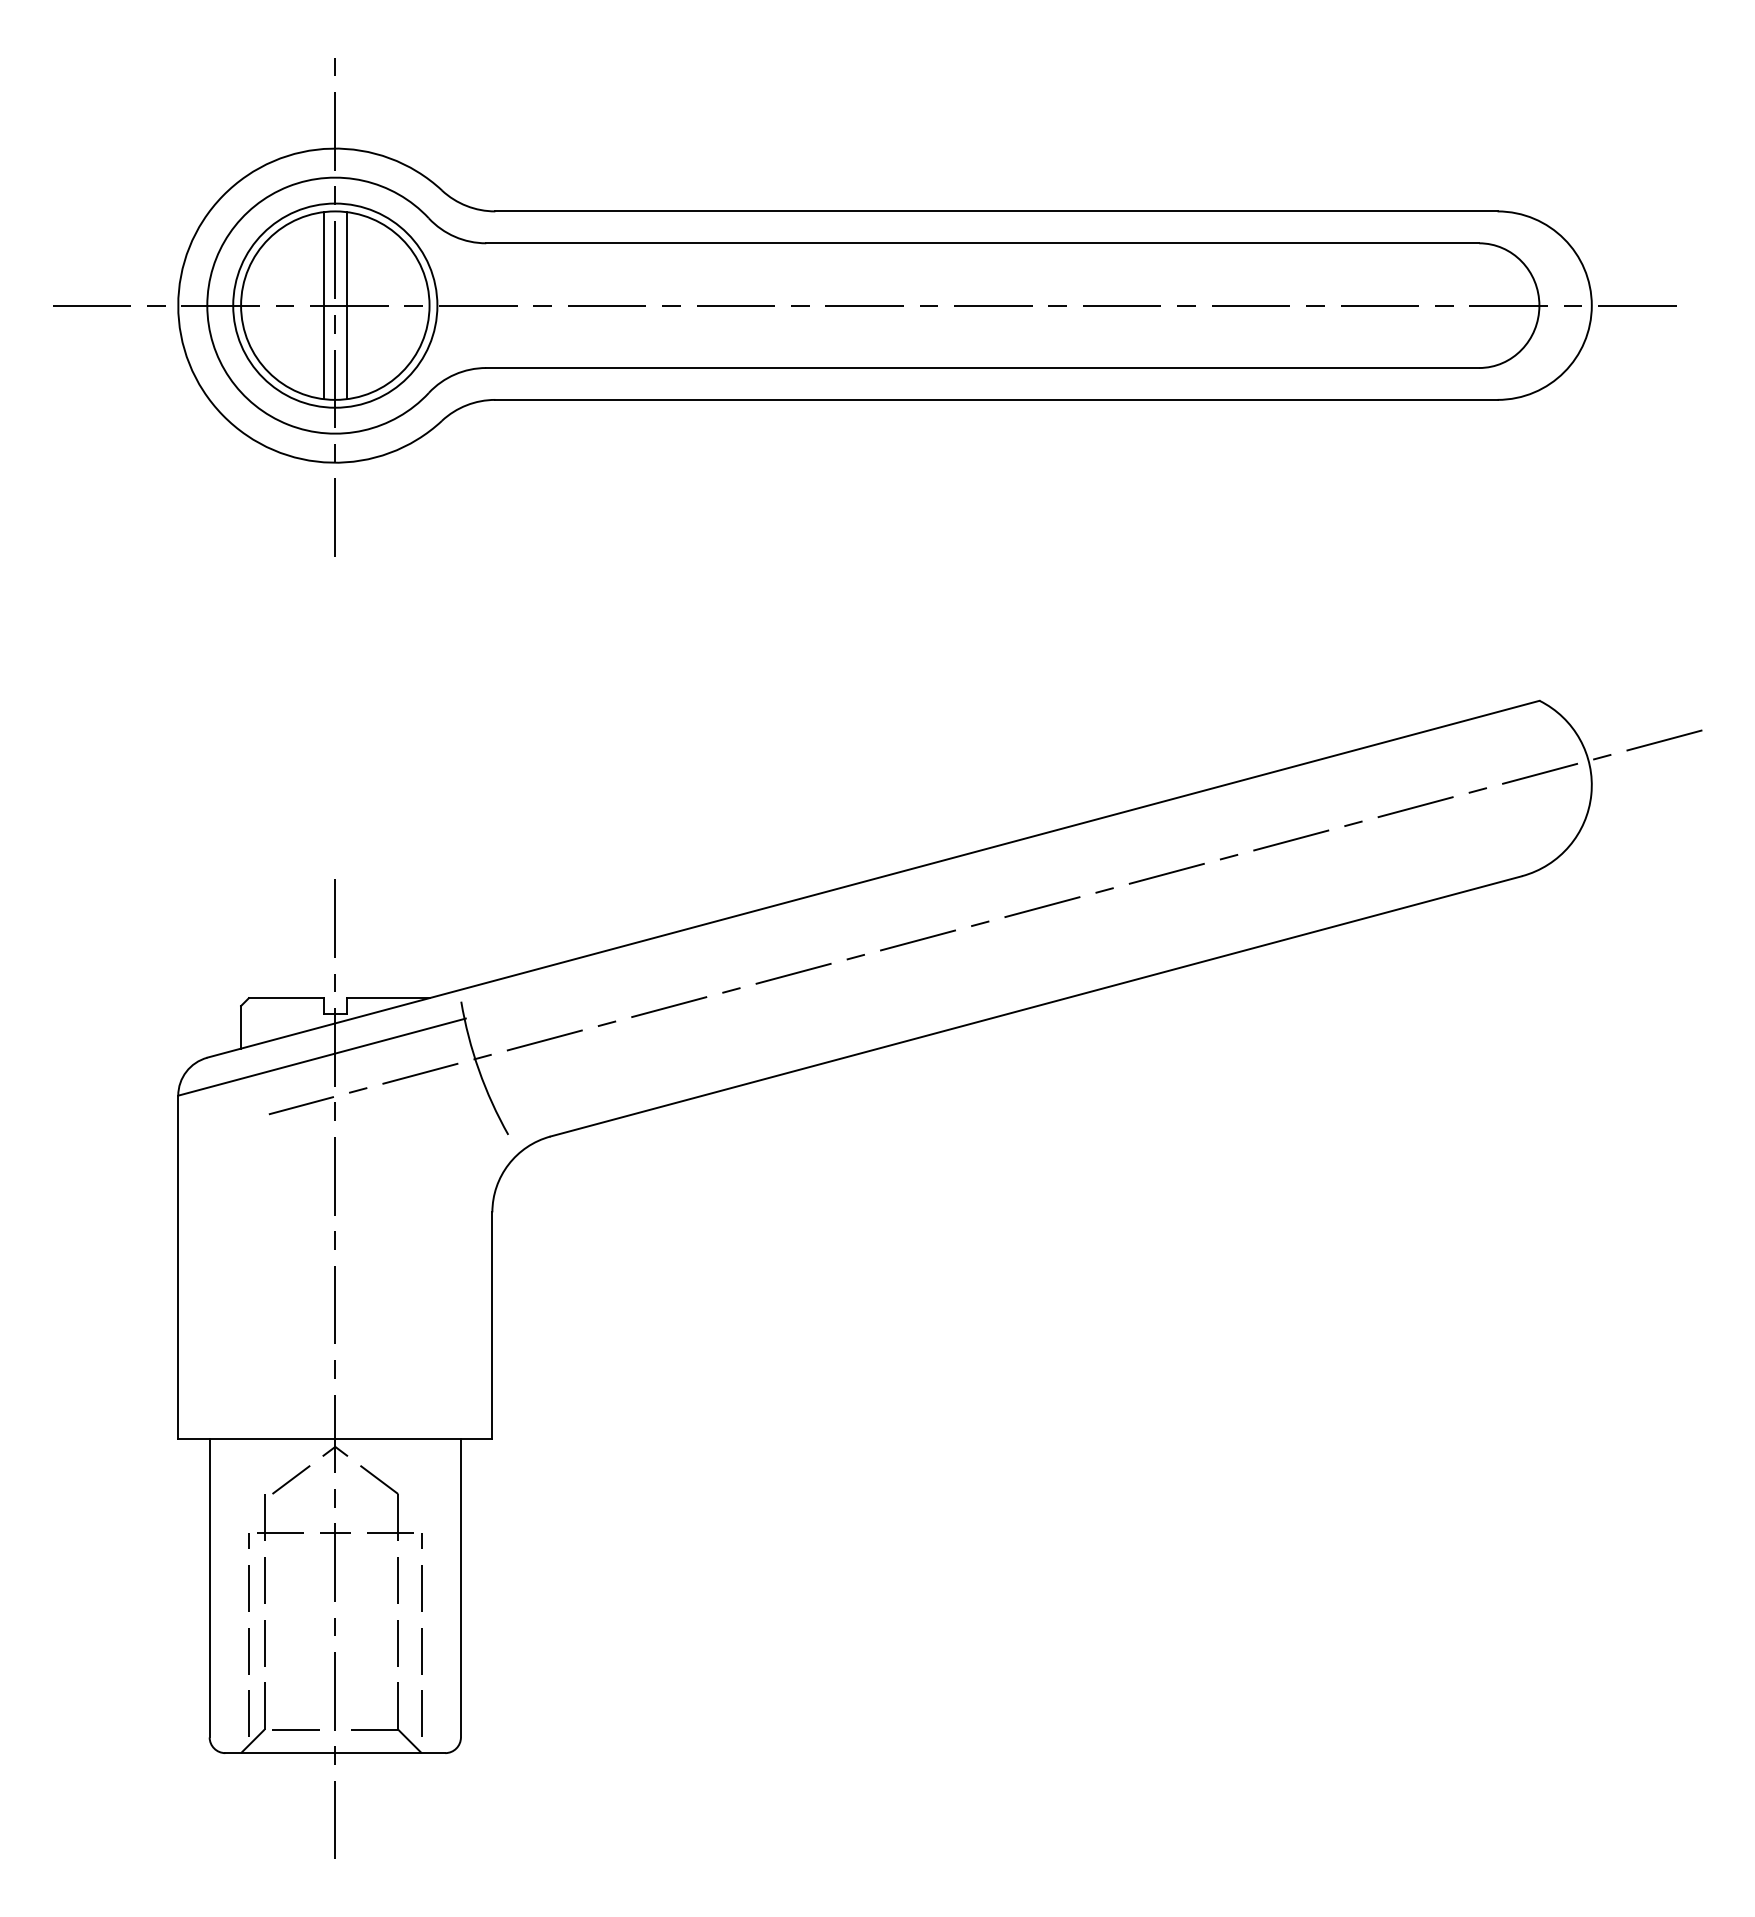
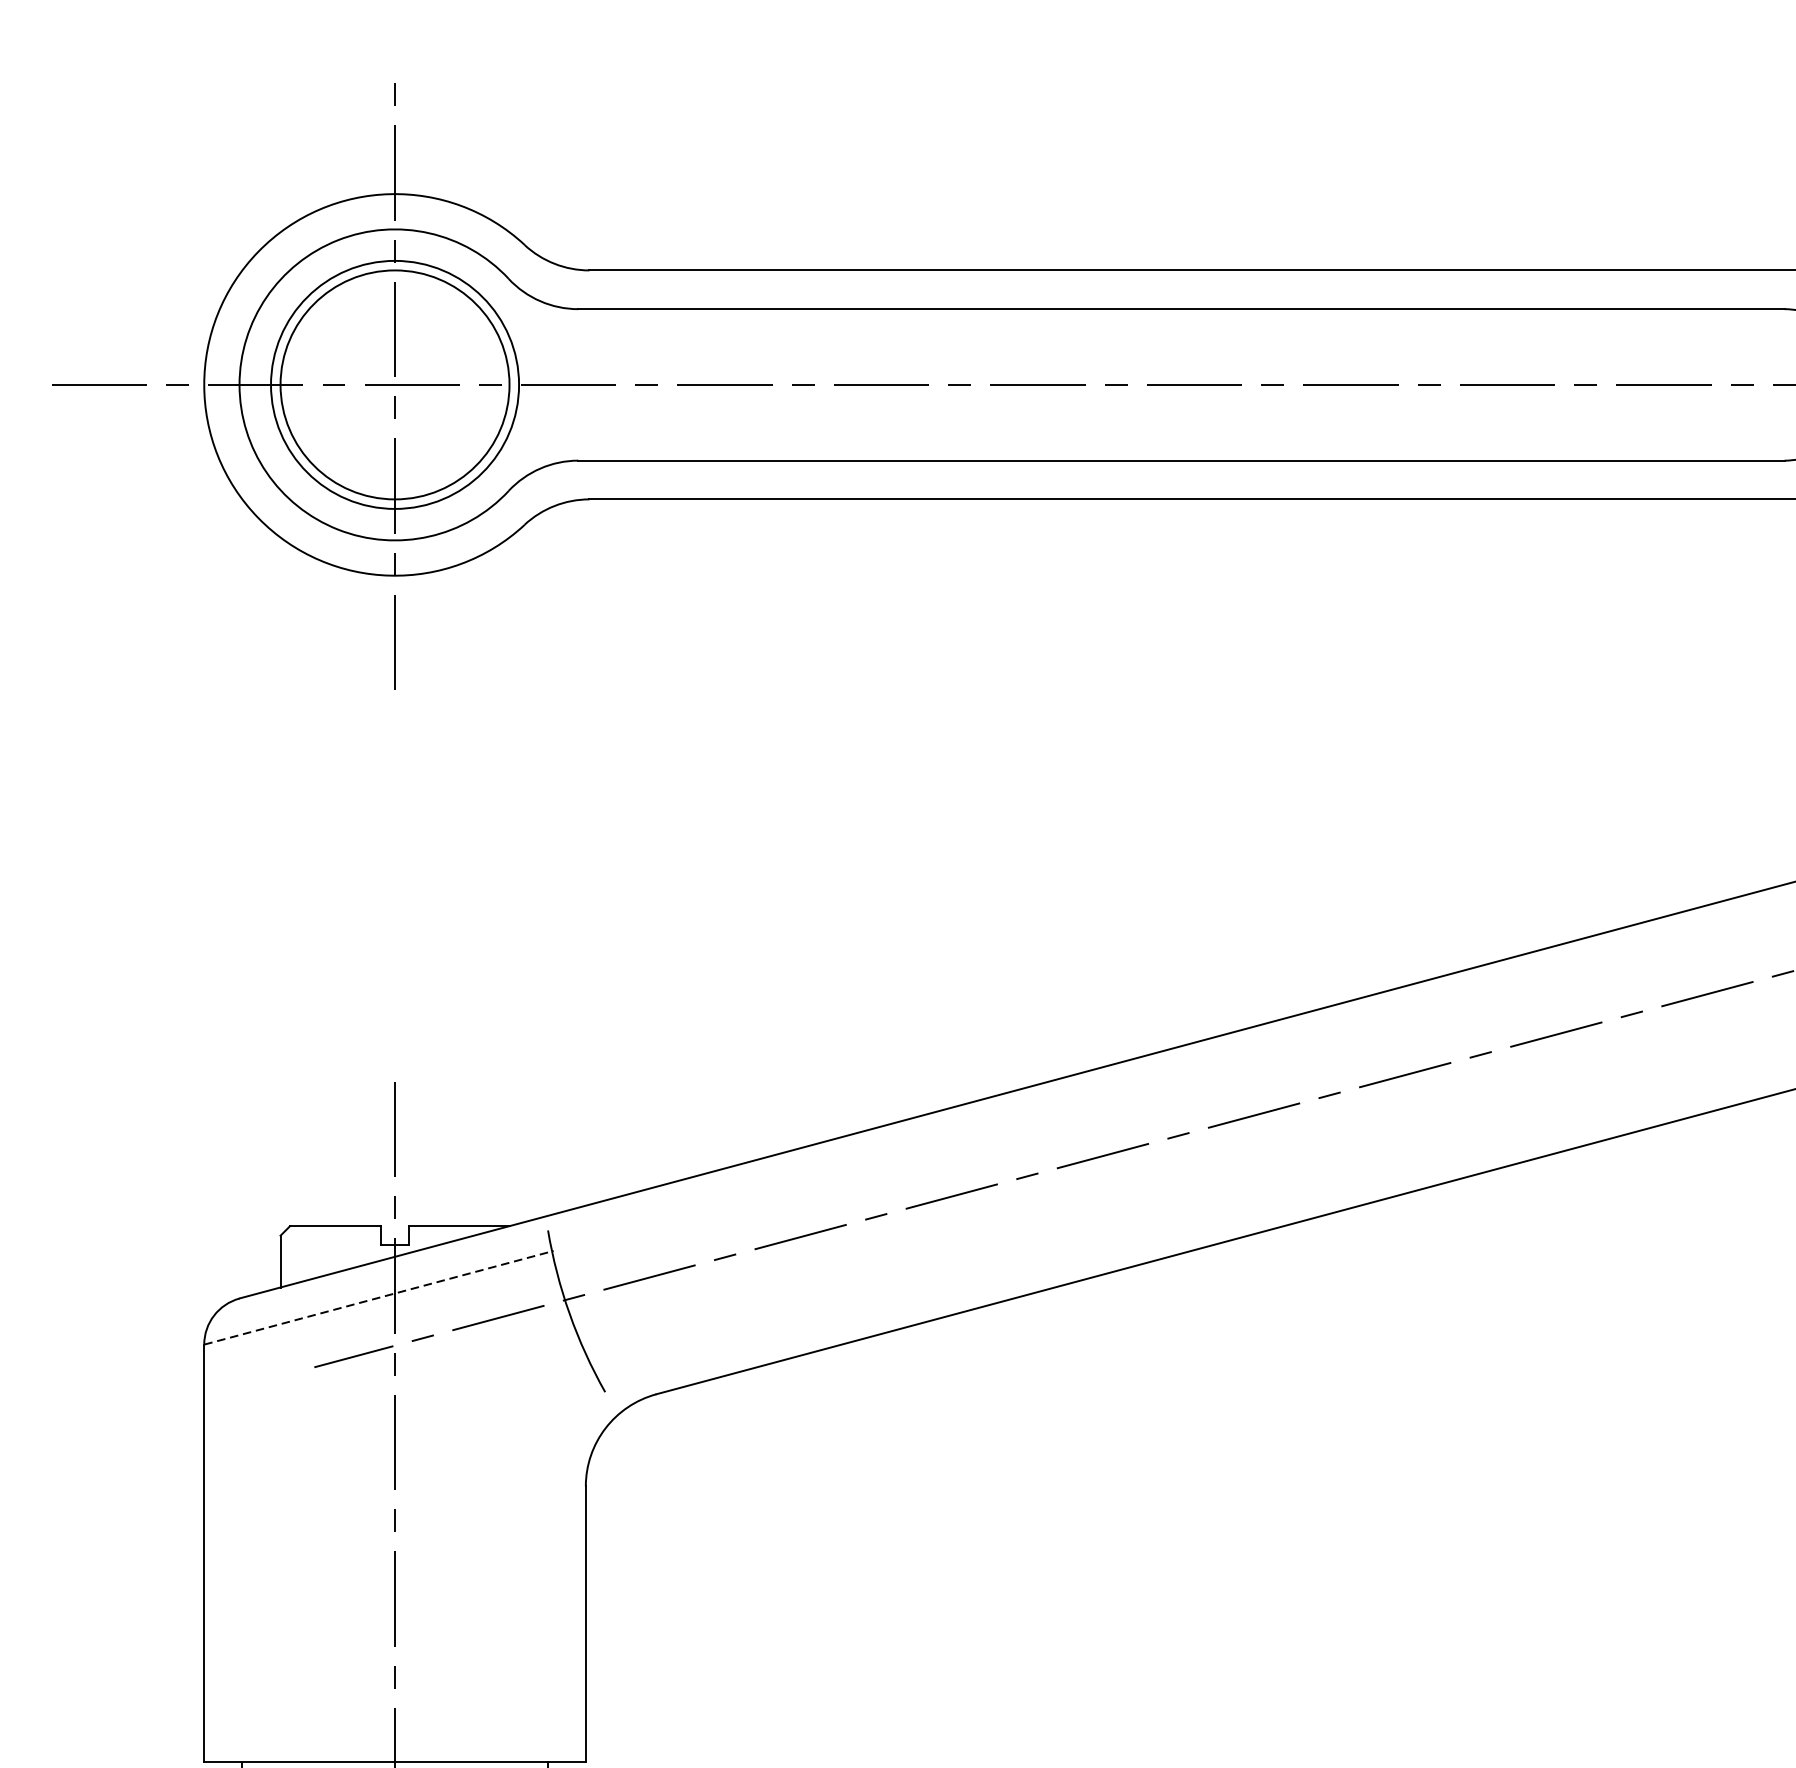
line: (323, 305) -> (380, 384), removed
line: (347, 305) -> (409, 384), removed
line: (322, 1057) -> (379, 1298), solid -> dashed

